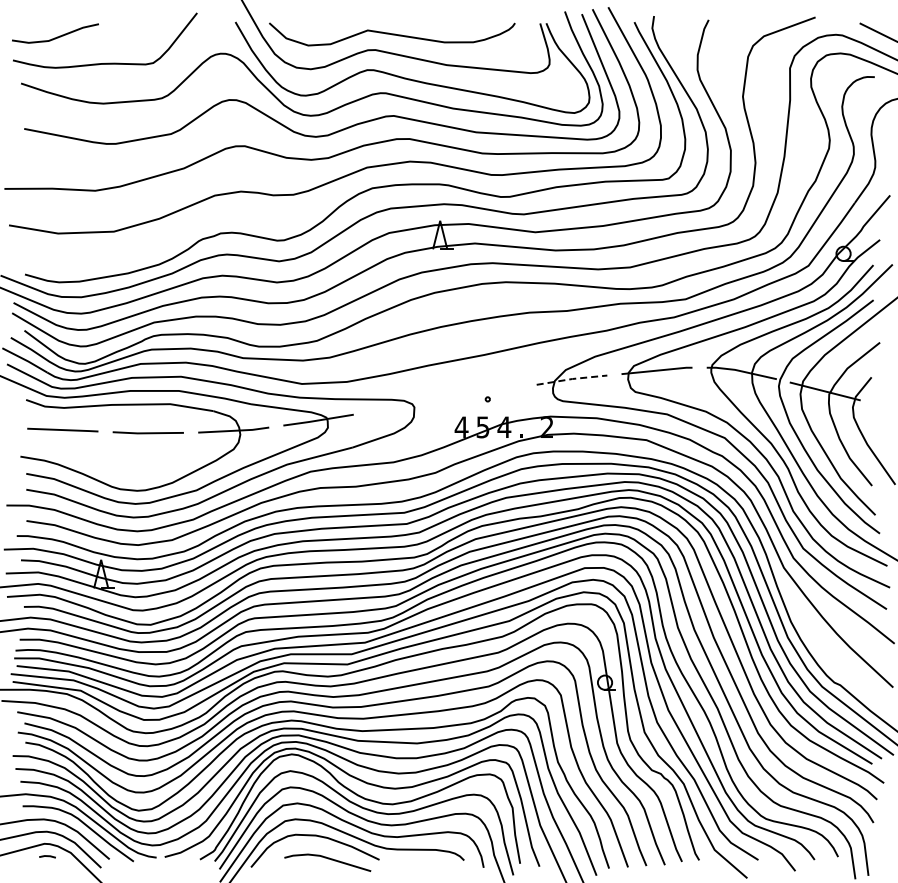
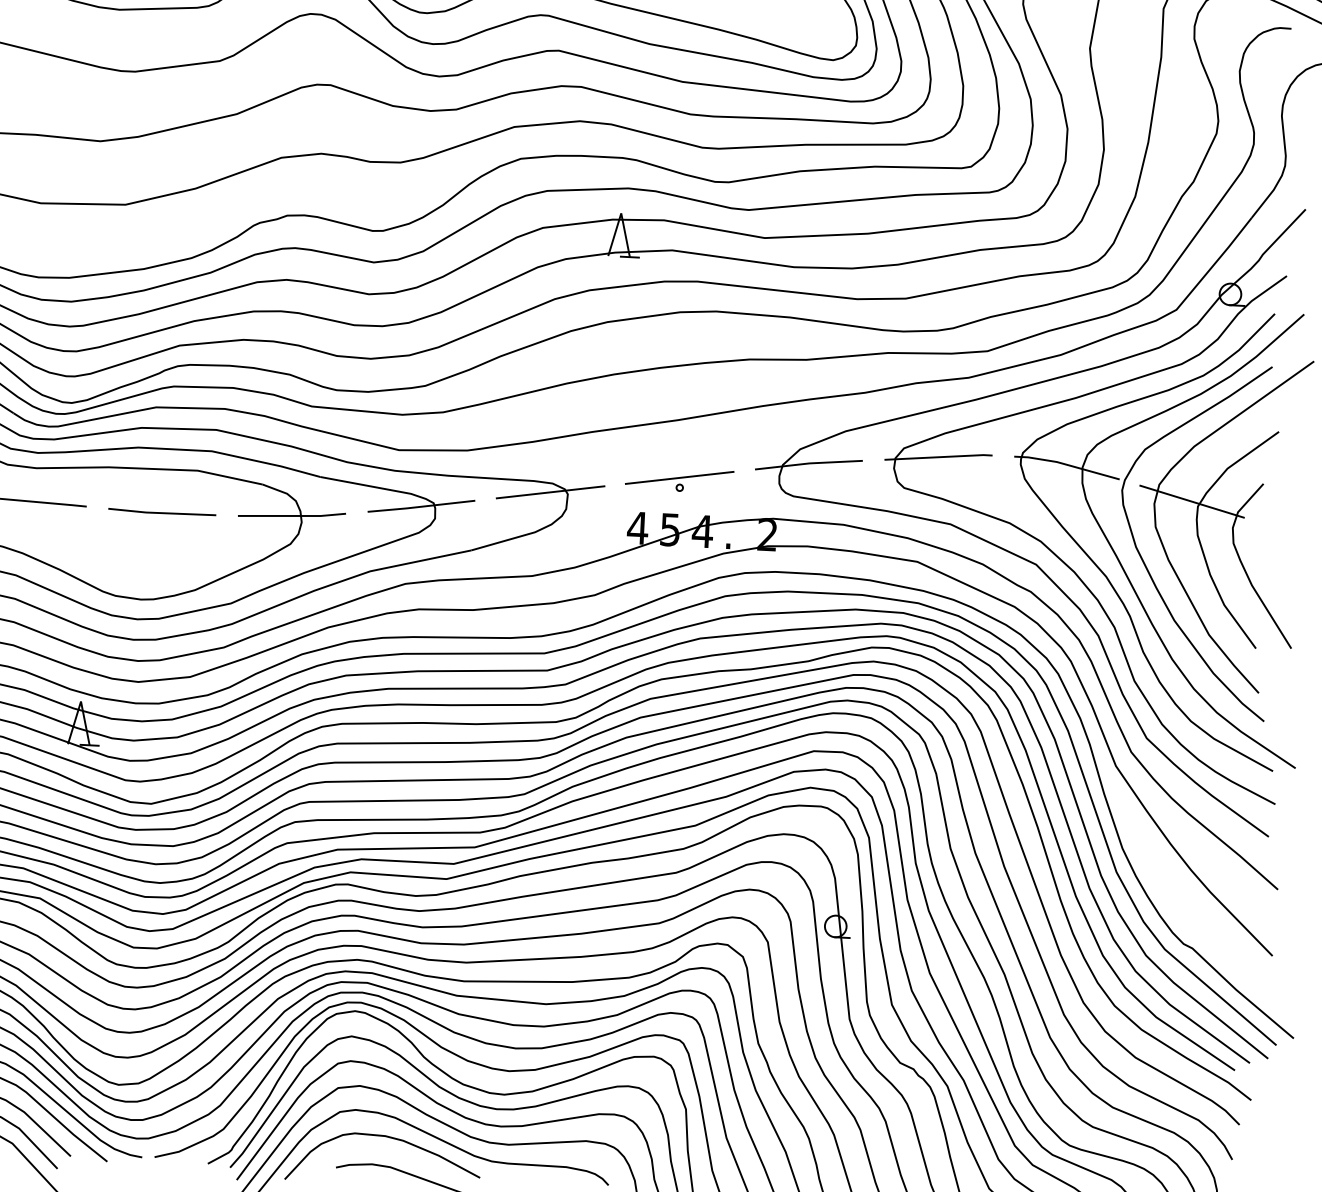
line: (572, 379) -> (809, 464), dashed -> solid
line: (487, 392) -> (679, 477), added
line: (402, 406) -> (549, 492), added

